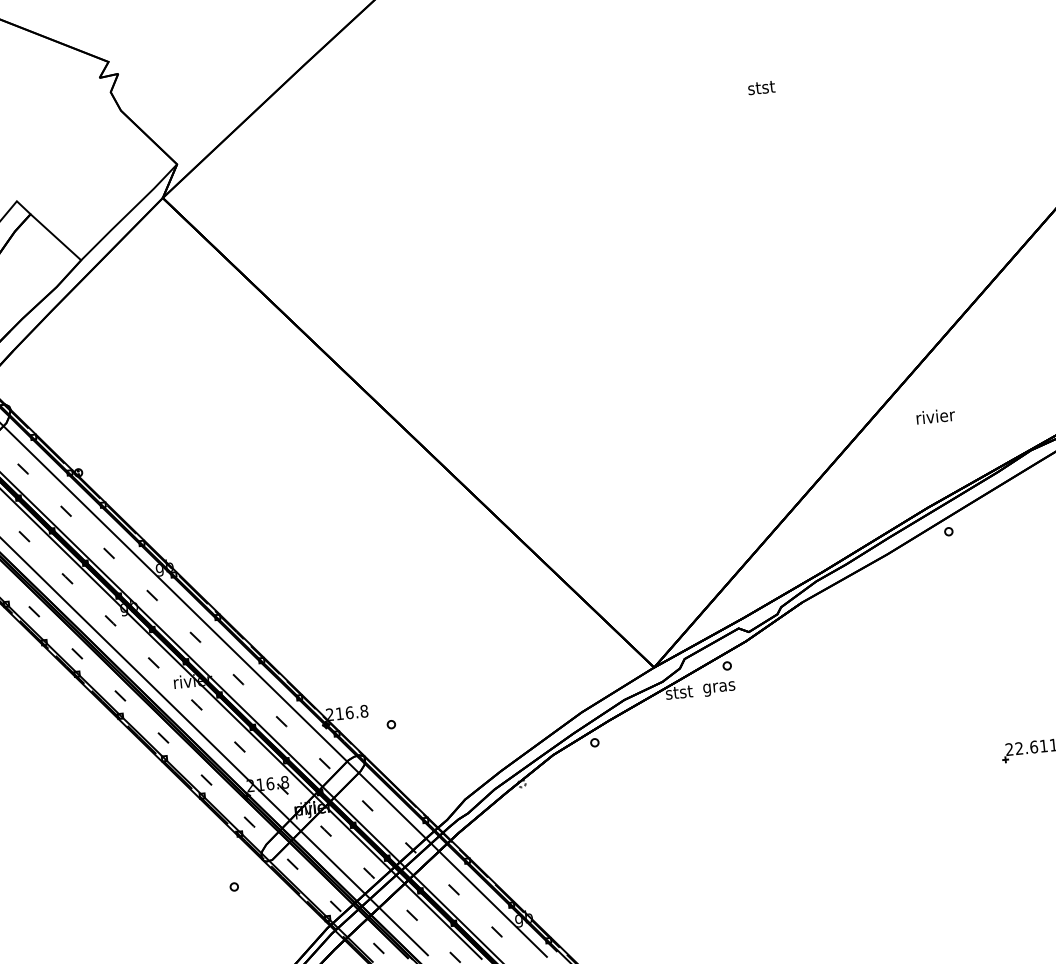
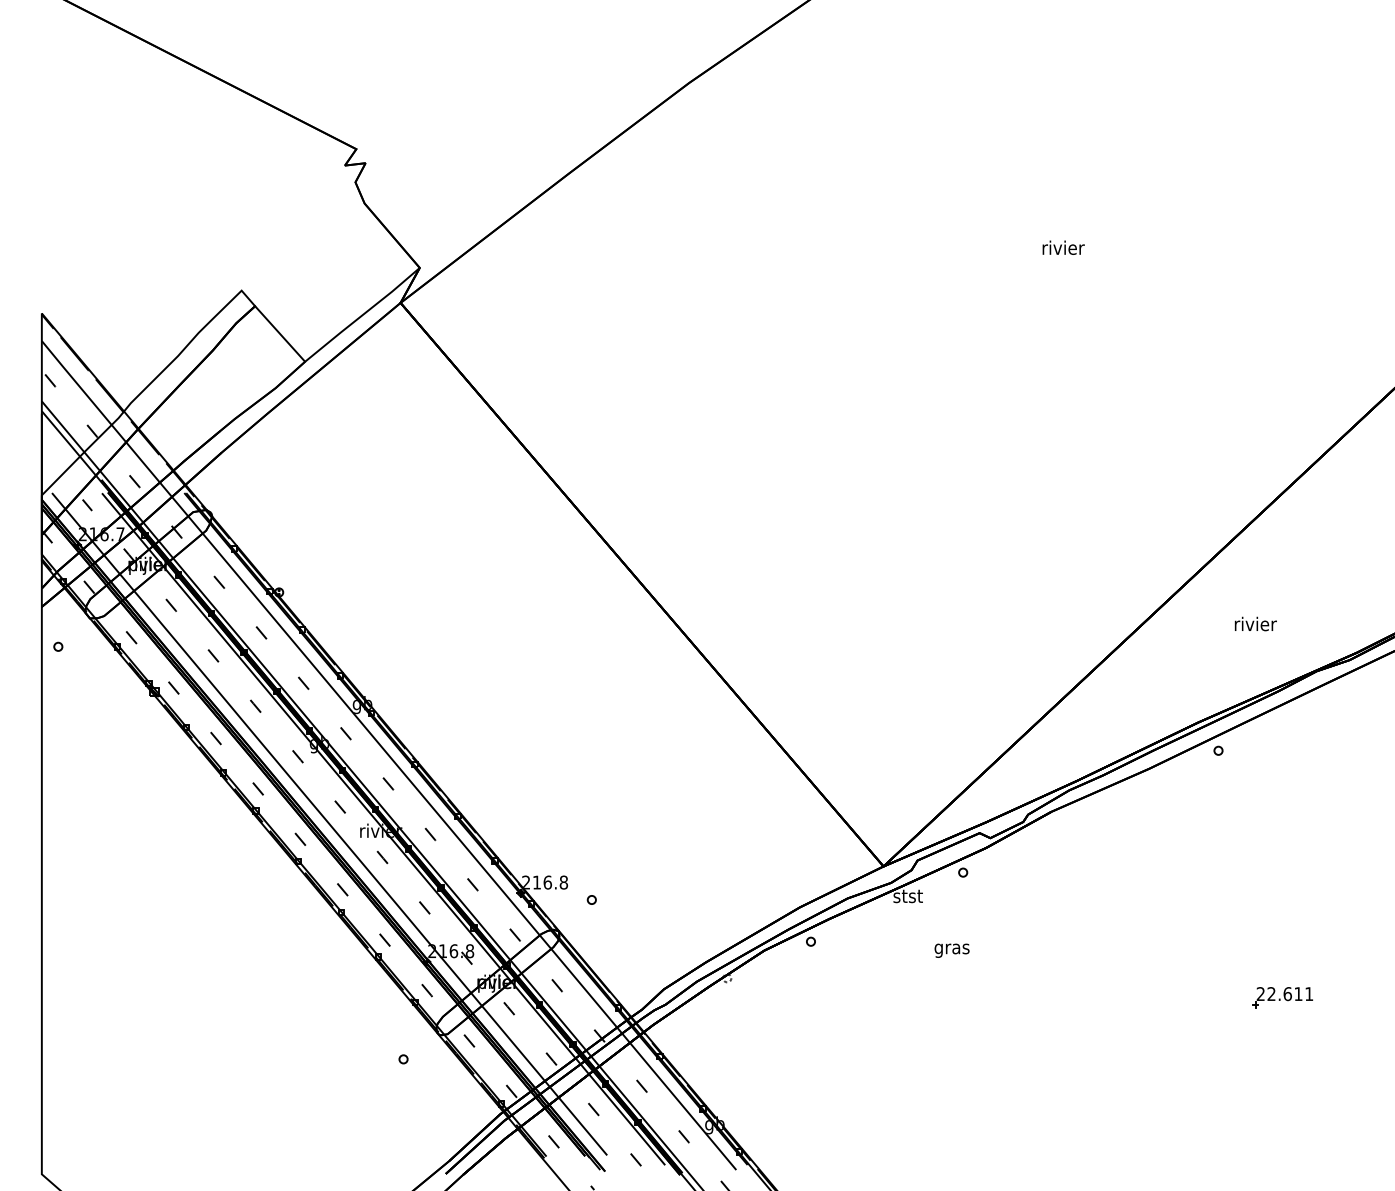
text: (761, 87) -> (1063, 247), stst -> rivier
text: (935, 415) -> (1255, 623), moved
text: (718, 688) -> (951, 950), moved

